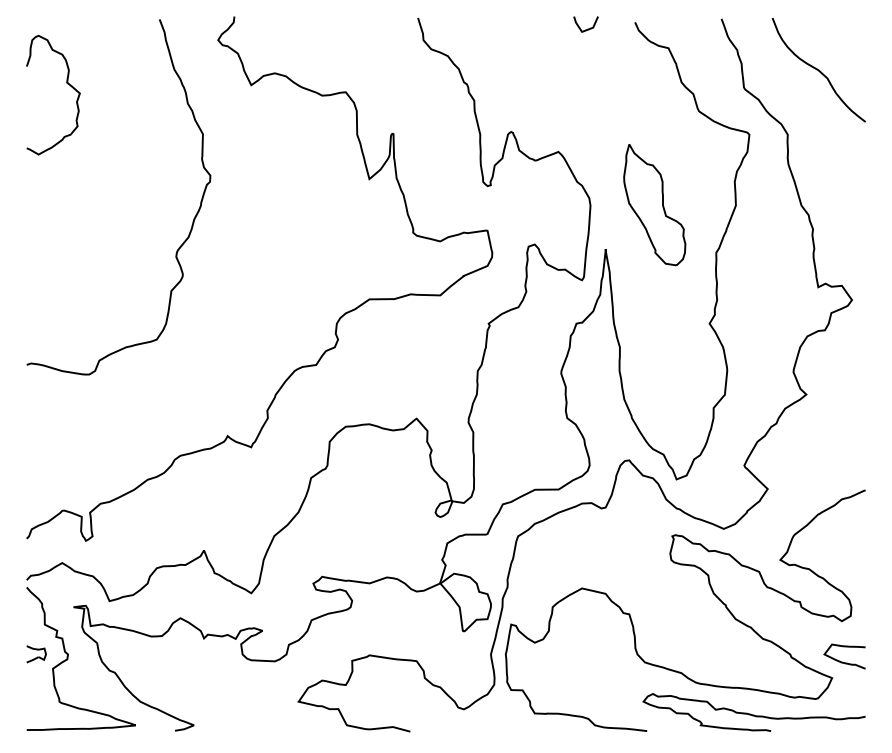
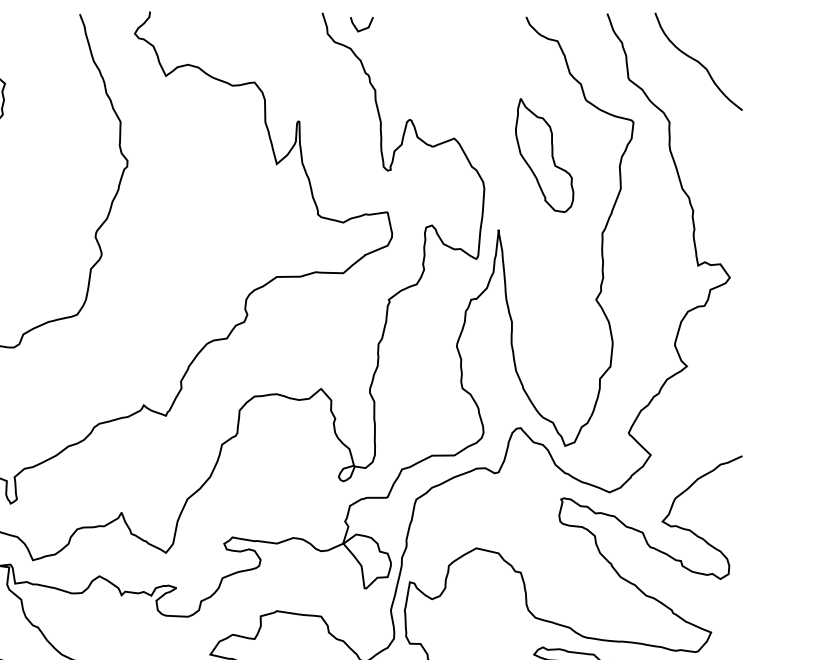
line: (587, 28) -> (363, 28), moved
part: (654, 205) -> (544, 155), moved
curve: (842, 661) -> (720, 616), removed

